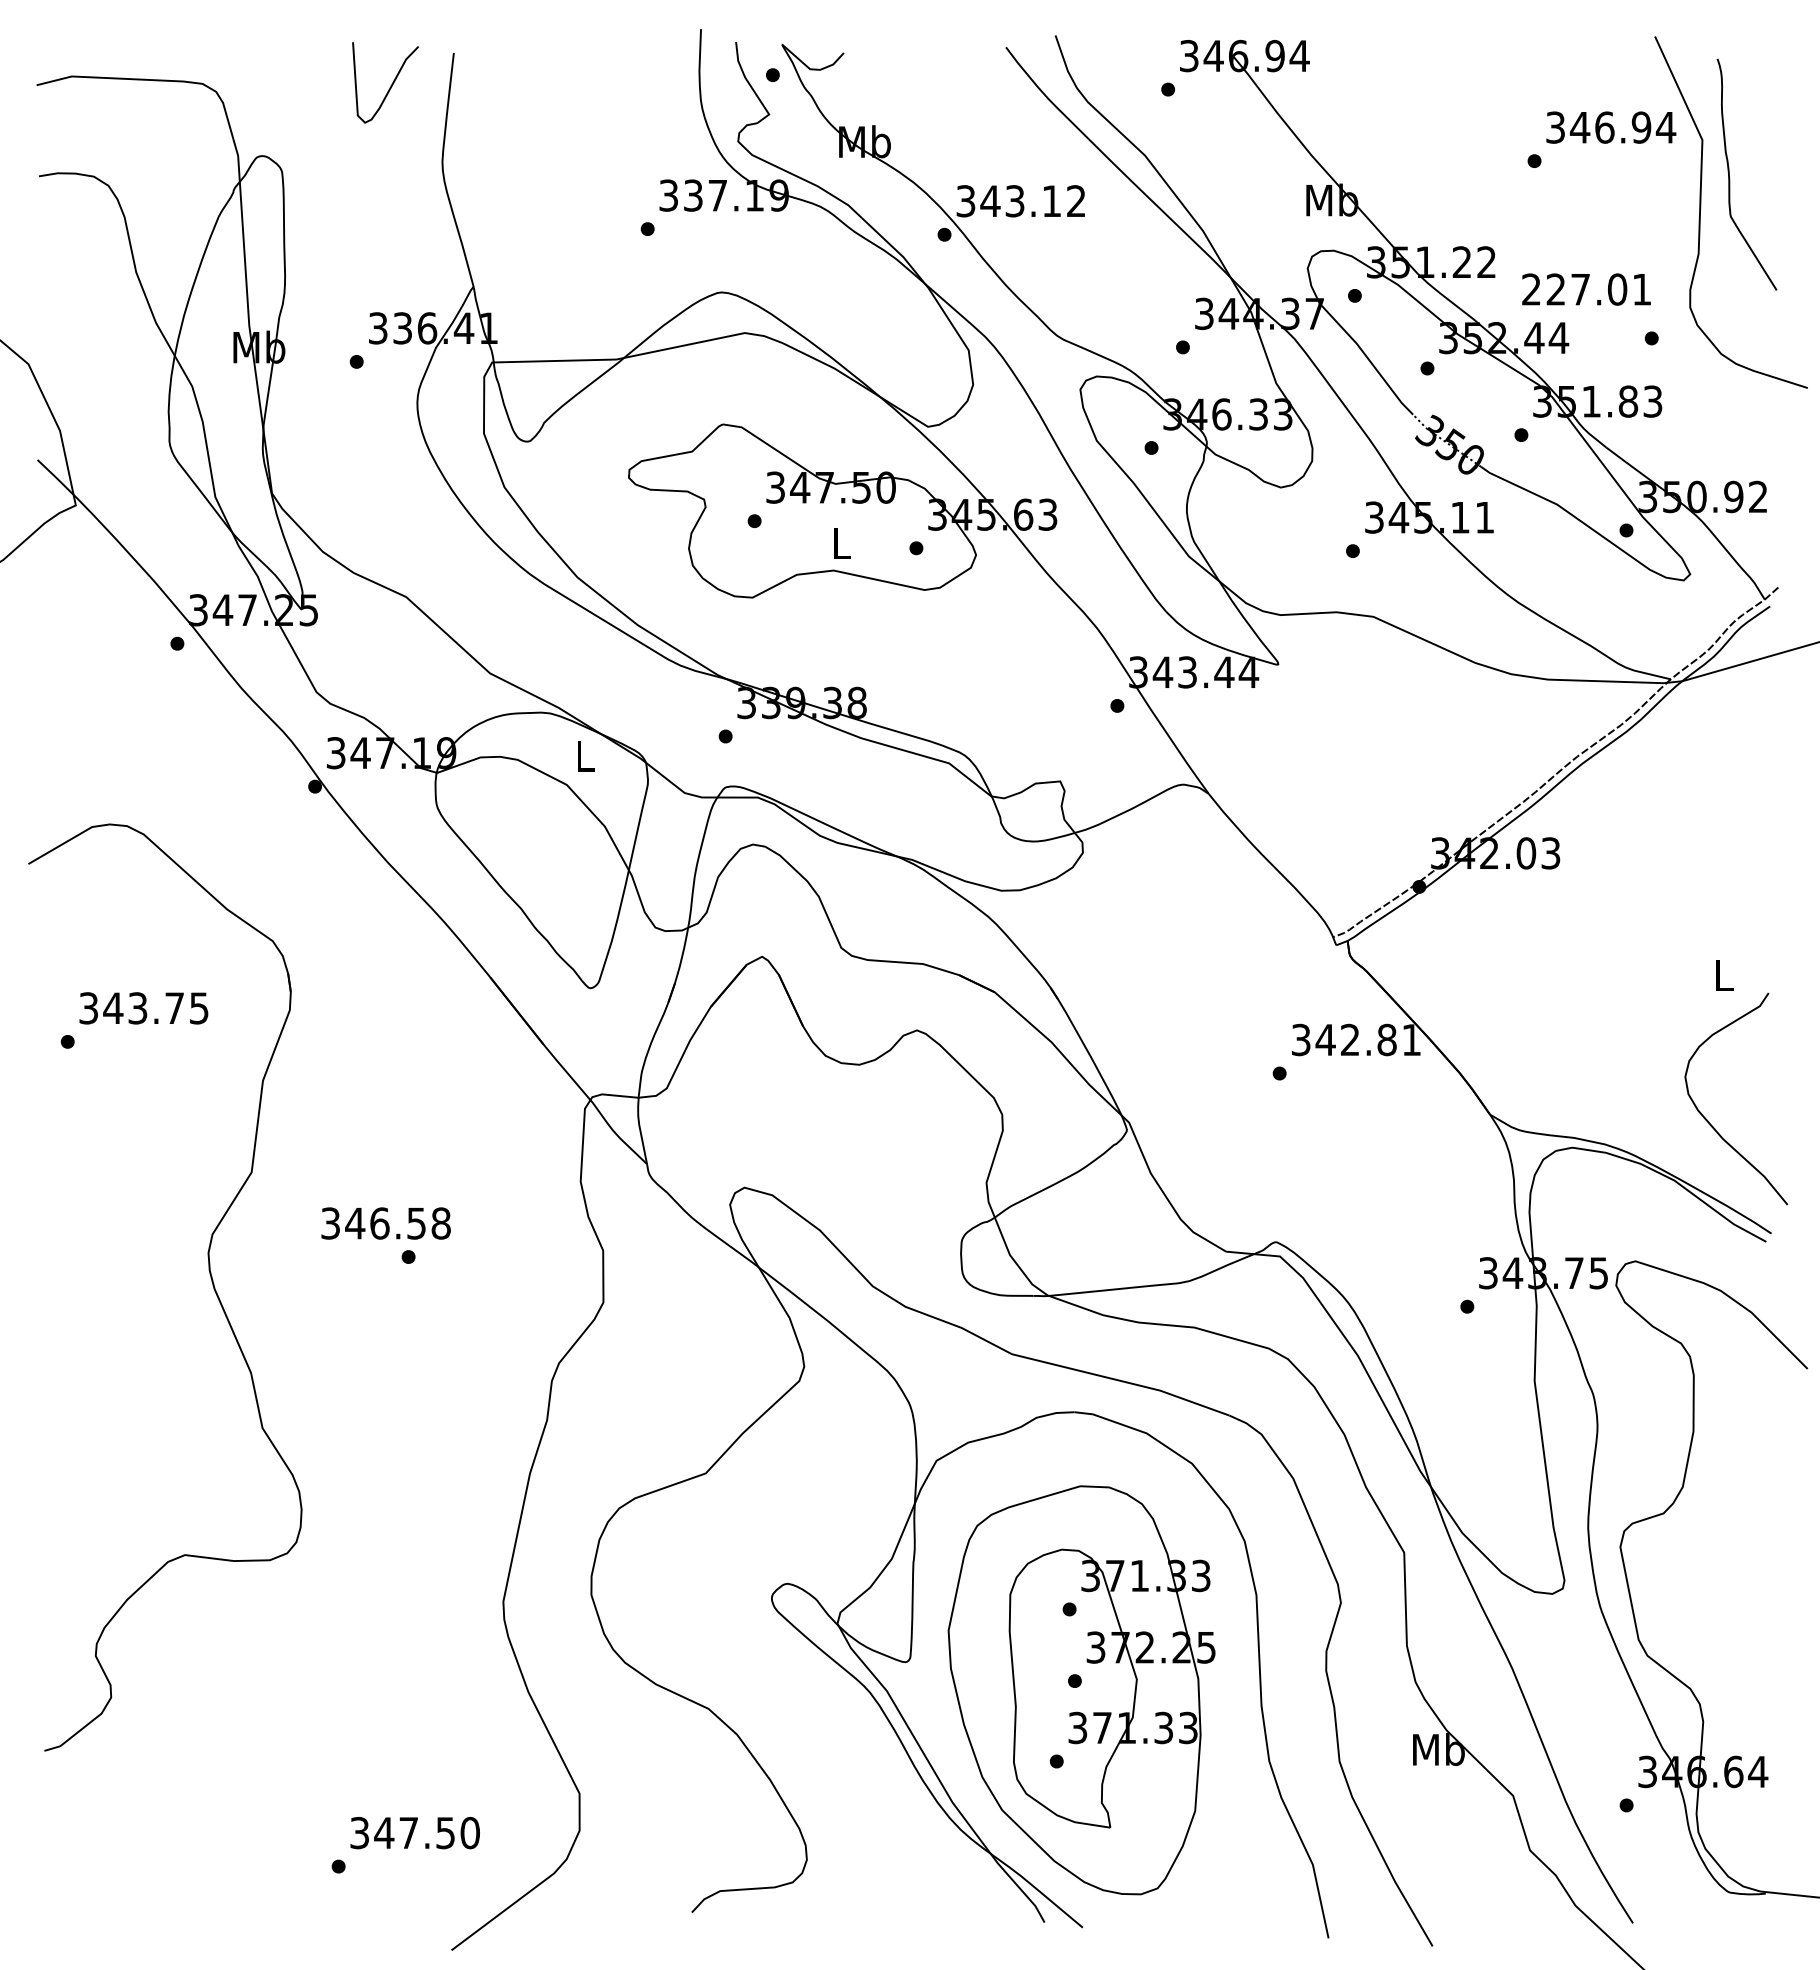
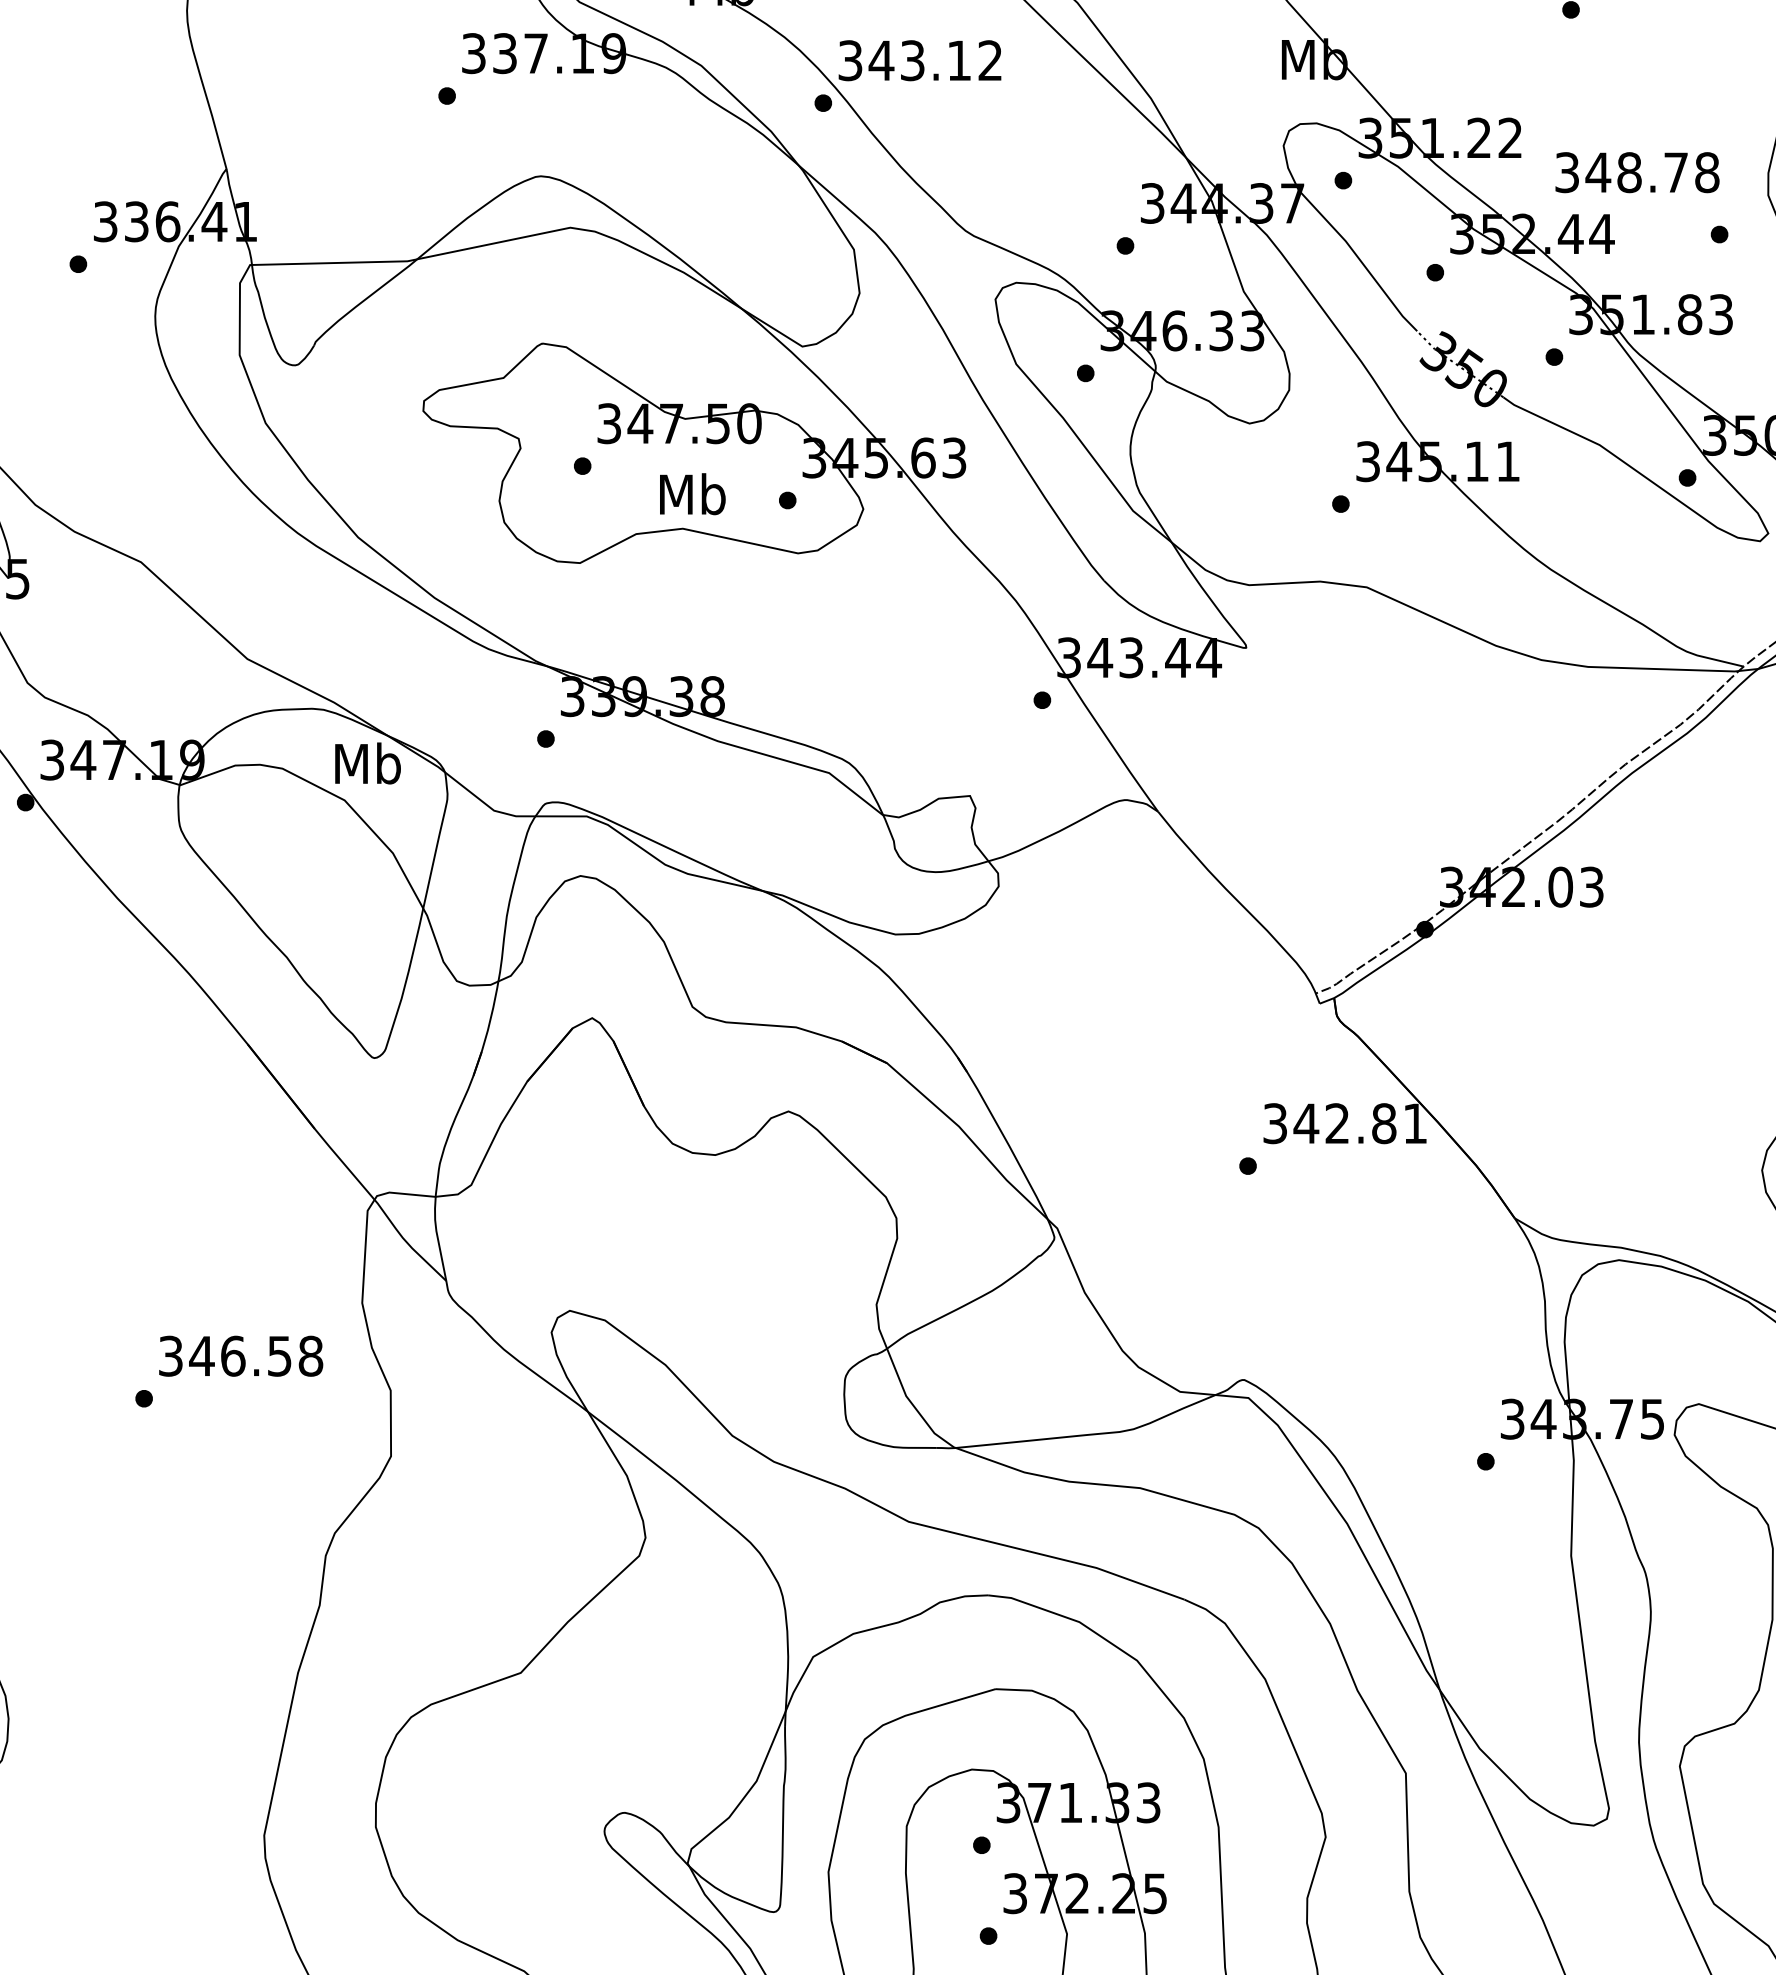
text: (1586, 289) -> (1636, 172), 227.01 -> 348.78
text: (841, 542) -> (692, 493), L -> Mb
text: (585, 755) -> (368, 763), L -> Mb
text: (385, 1223) -> (240, 1356), moved

